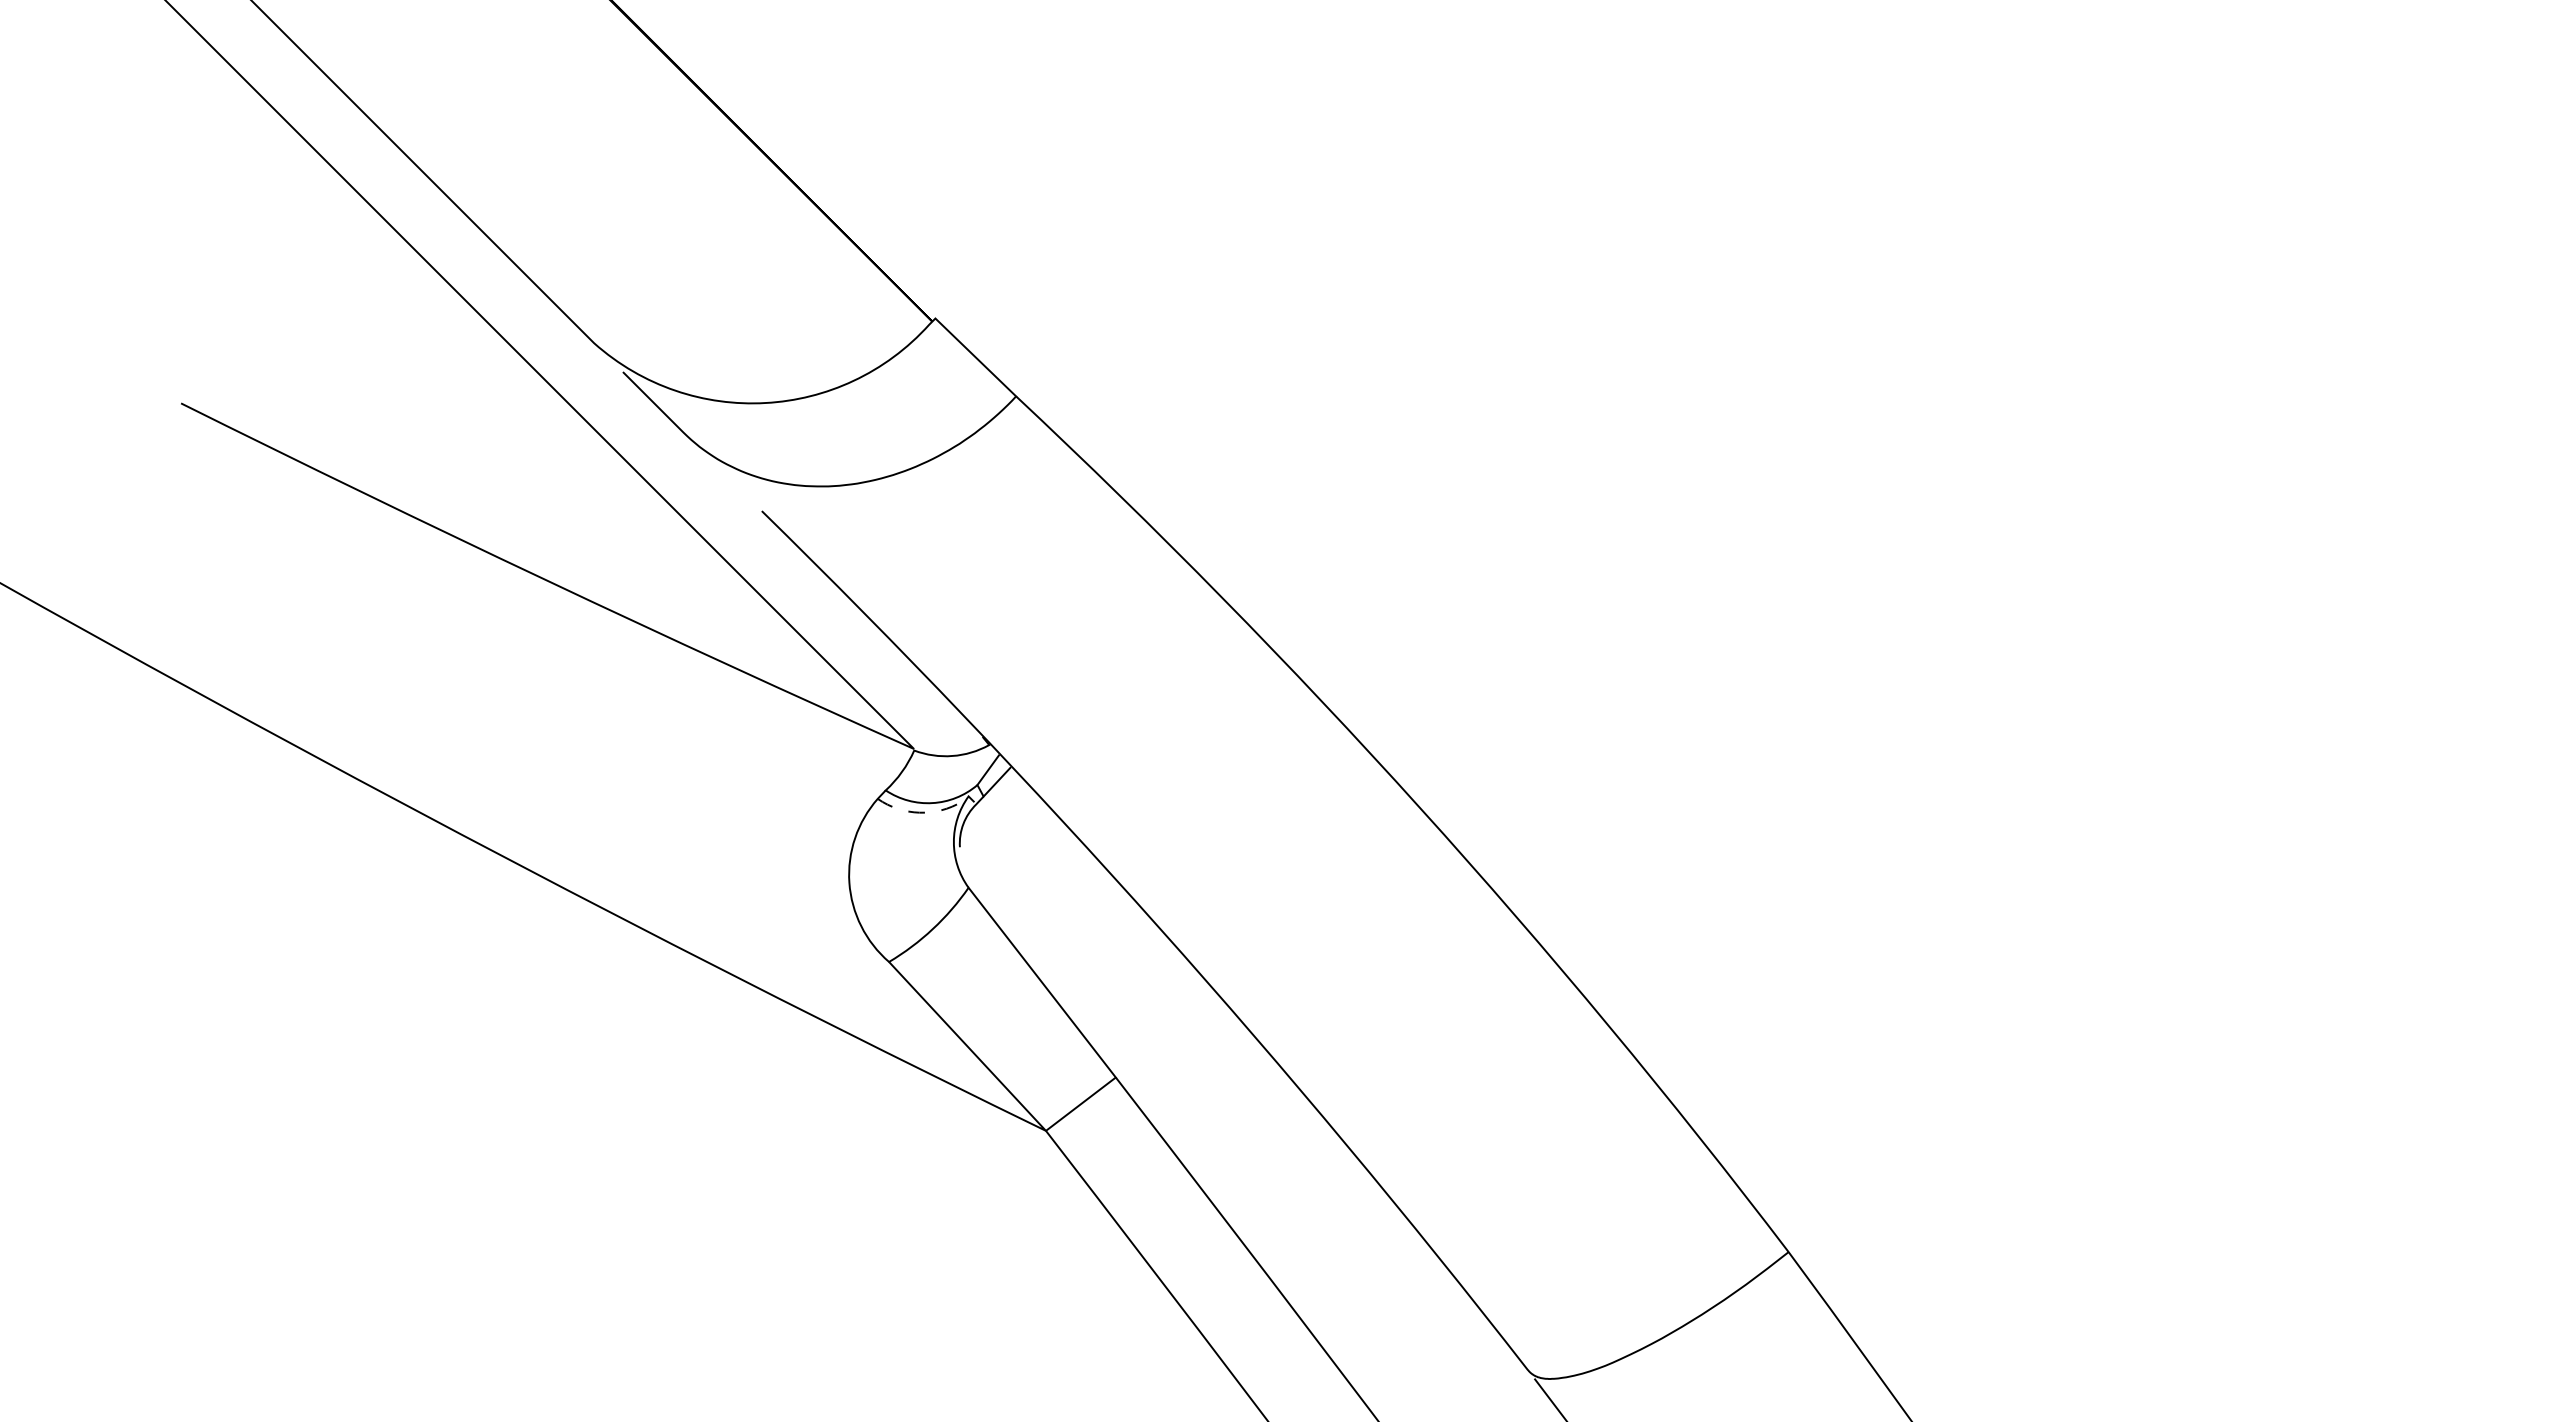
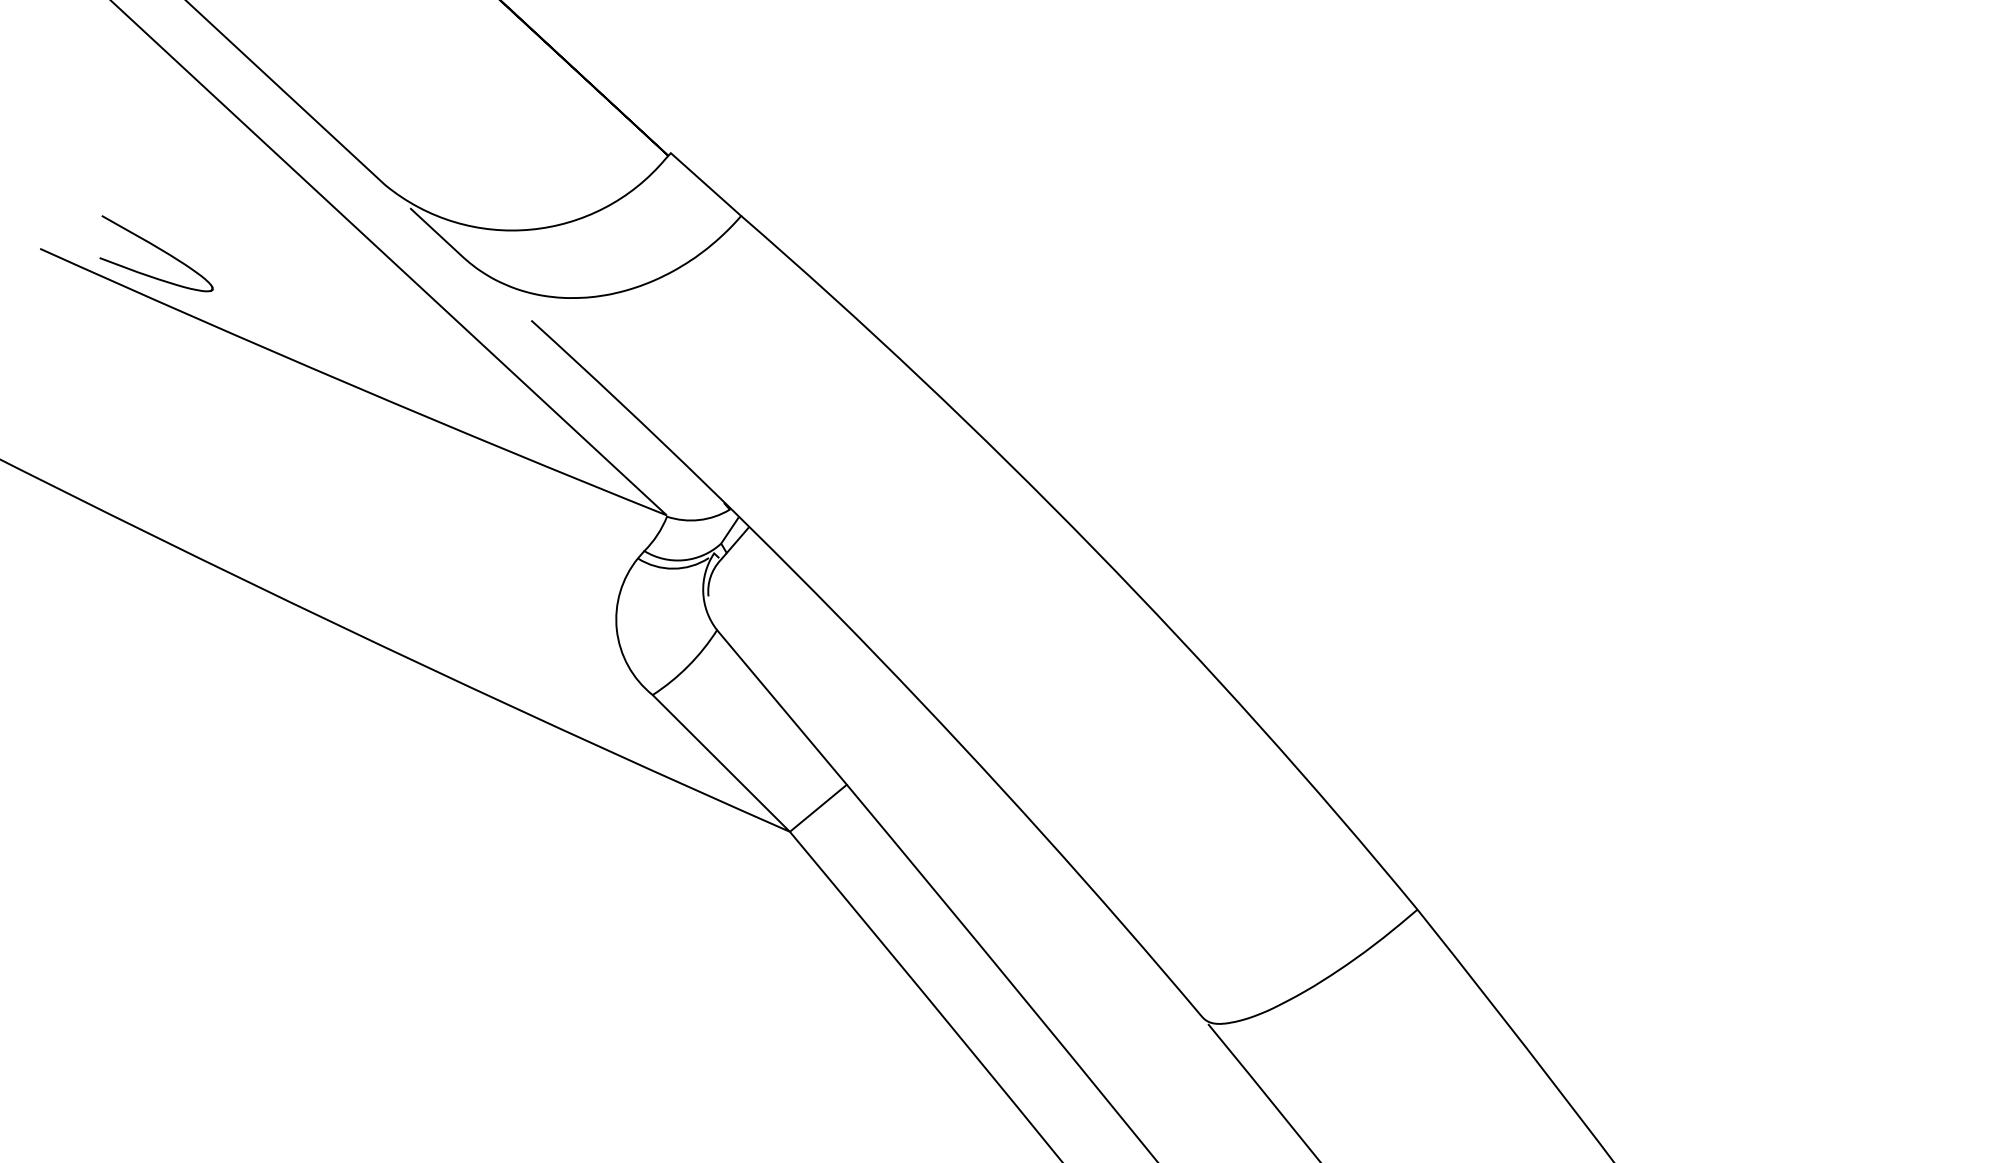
curve: (320, 408) -> (157, 248), added
arc: (919, 812) -> (673, 568), dashed -> solid

